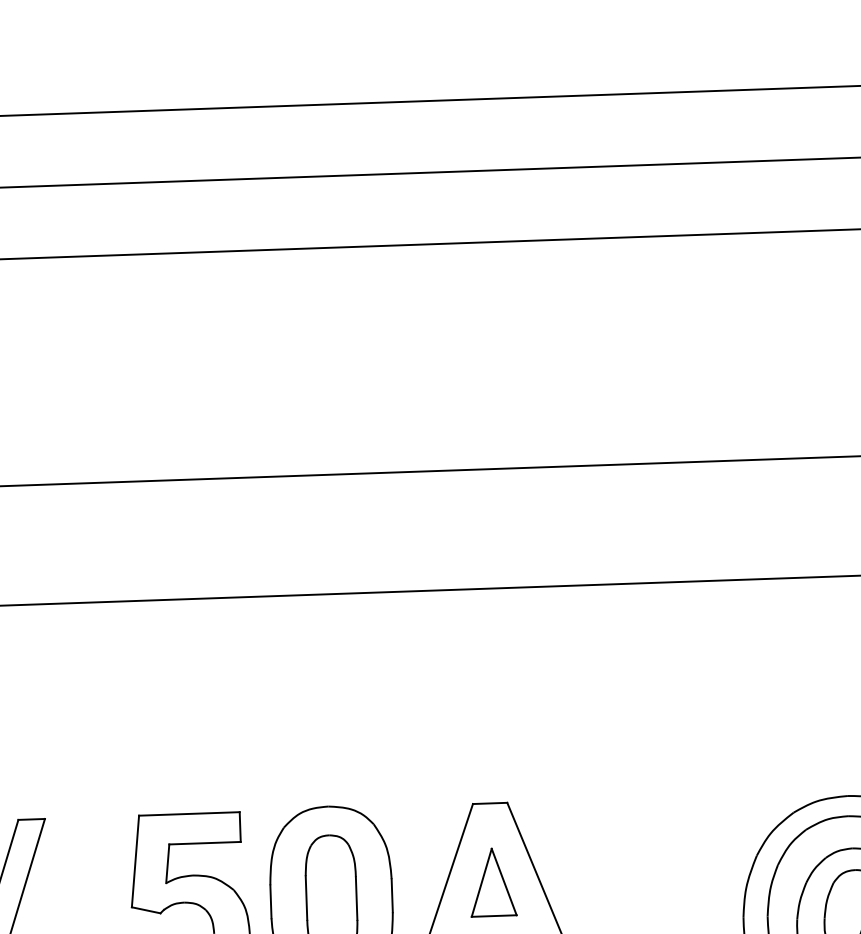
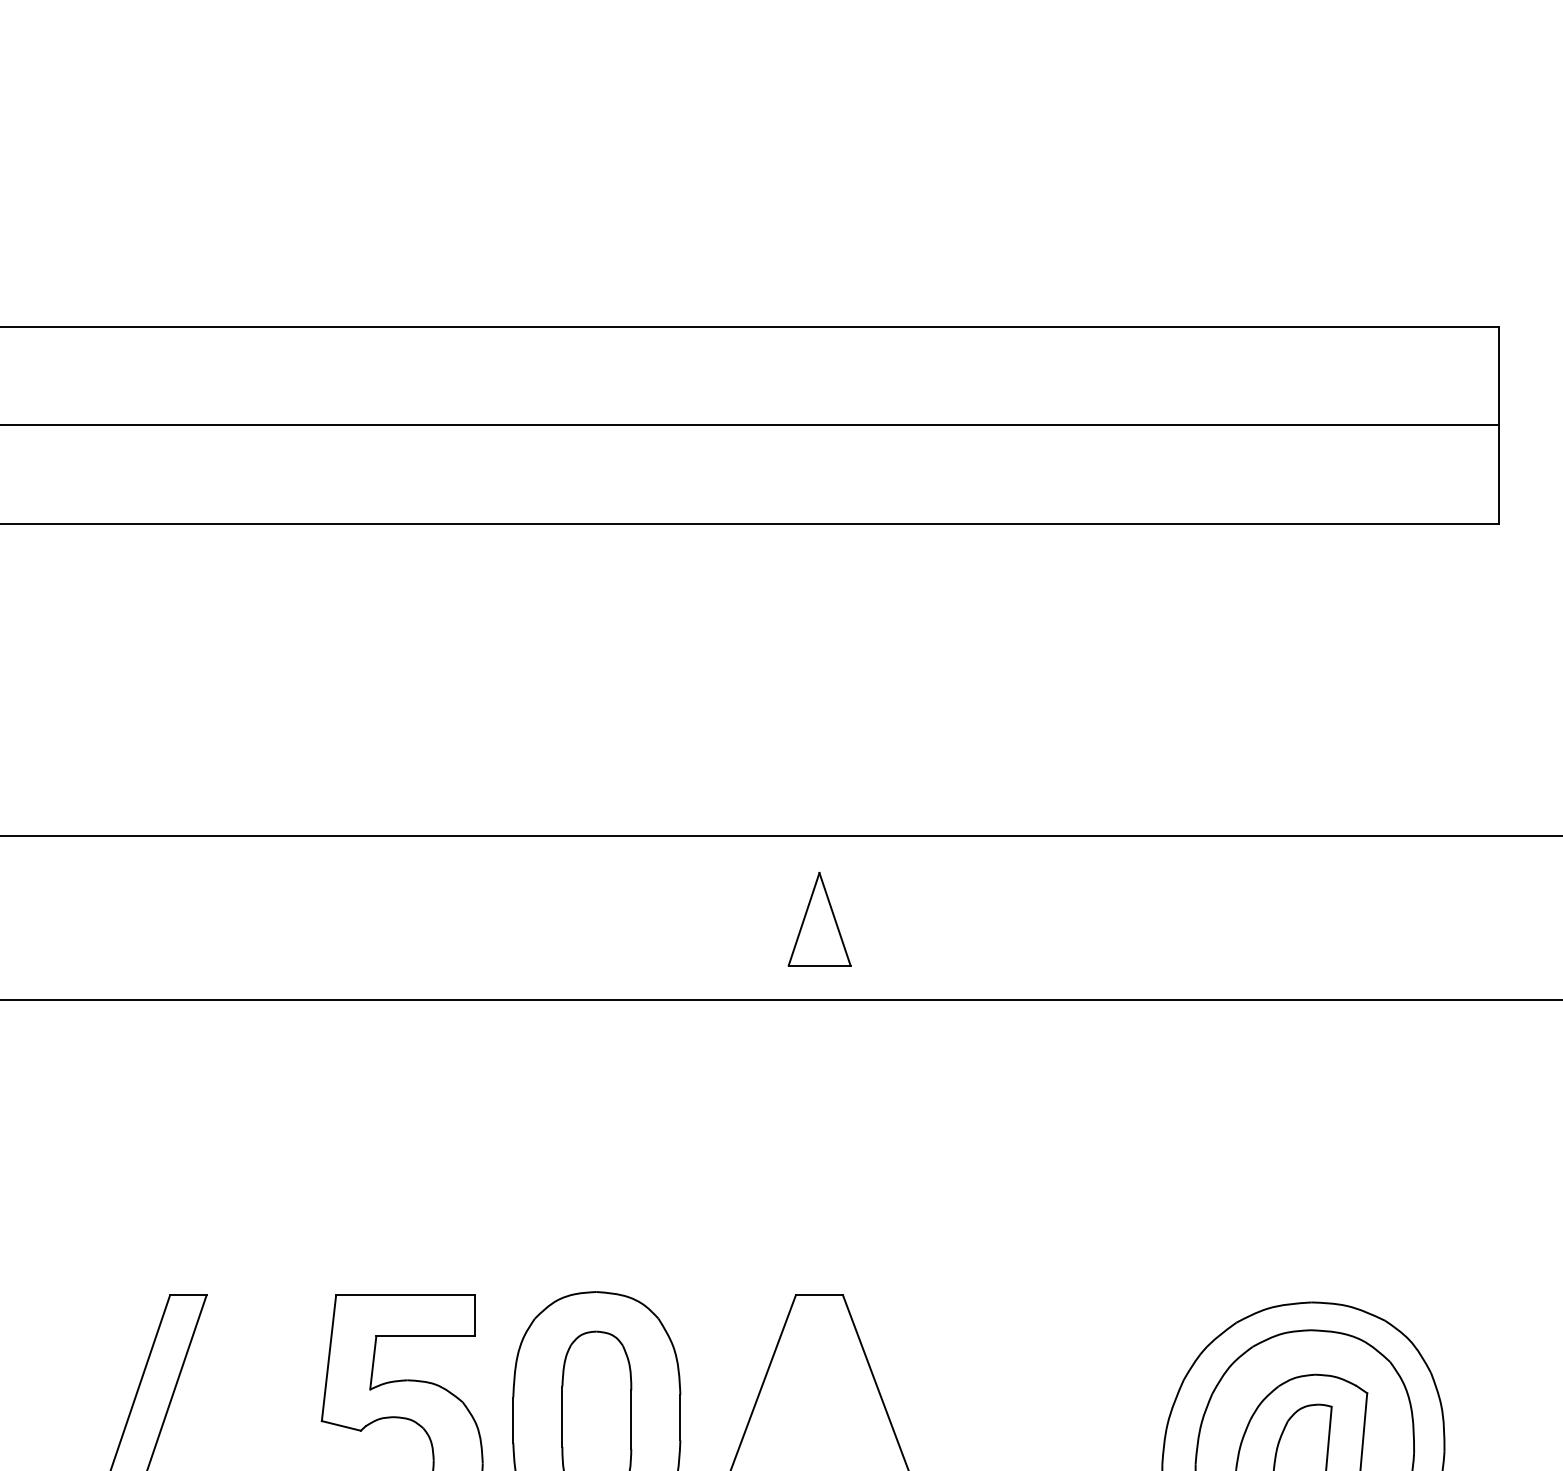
part: (492, 881) -> (819, 918), moved

